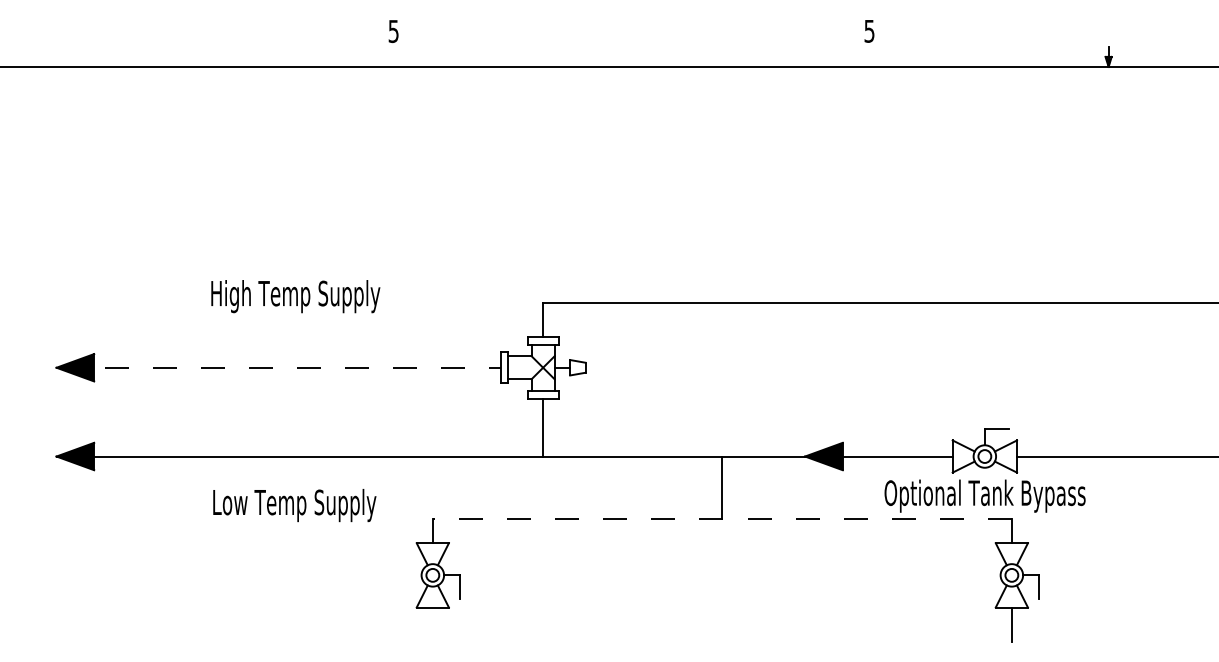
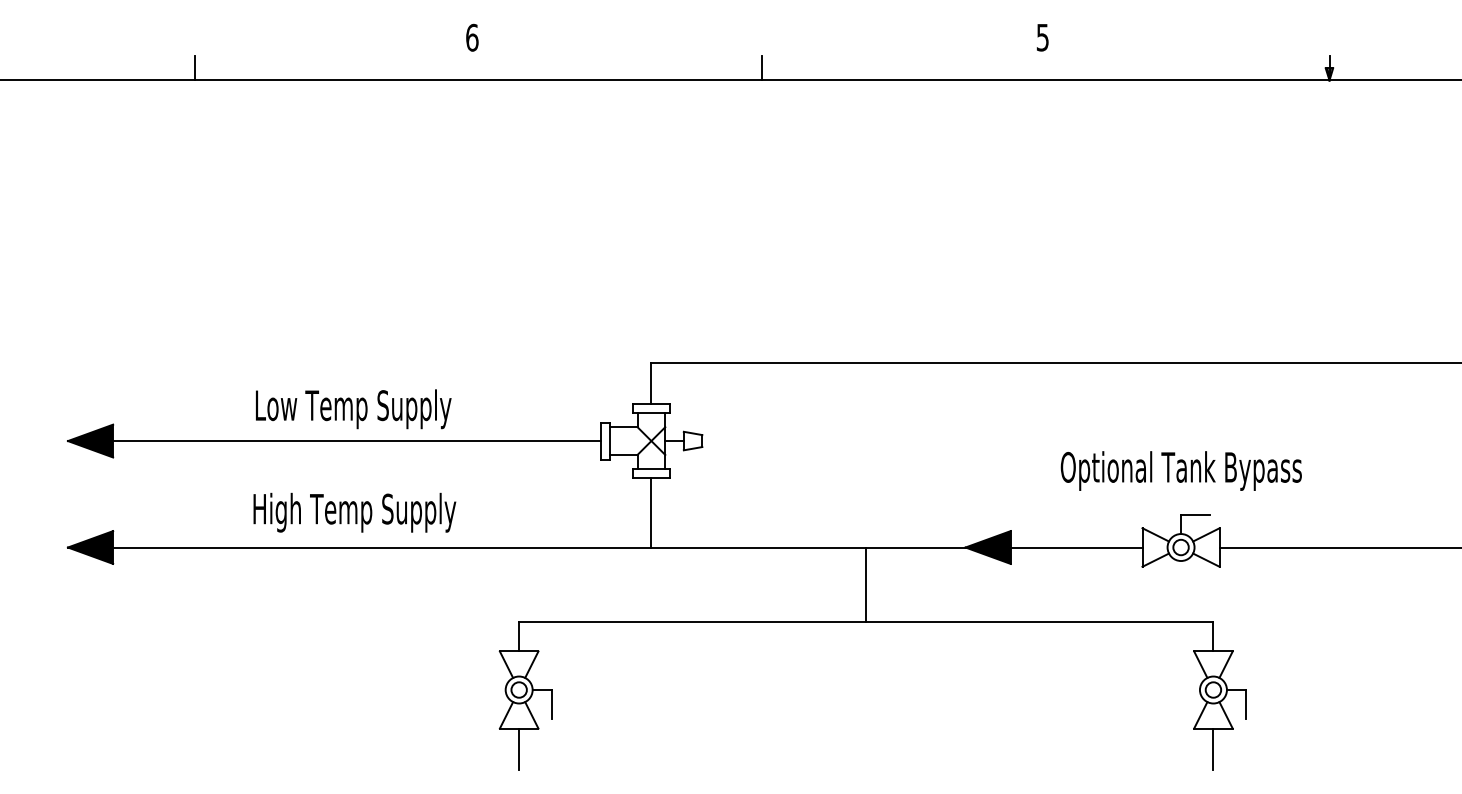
text: (393, 31) -> (472, 37), 5 -> 6
line: (162, 56) -> (194, 67), added
line: (635, 56) -> (762, 67), added
text: (295, 296) -> (354, 512), moved
line: (278, 368) -> (334, 441), dashed -> solid
text: (984, 495) -> (1180, 470), moved
text: (294, 505) -> (353, 409), moved
line: (721, 518) -> (865, 621), dashed -> solid
line: (433, 624) -> (519, 749), added

